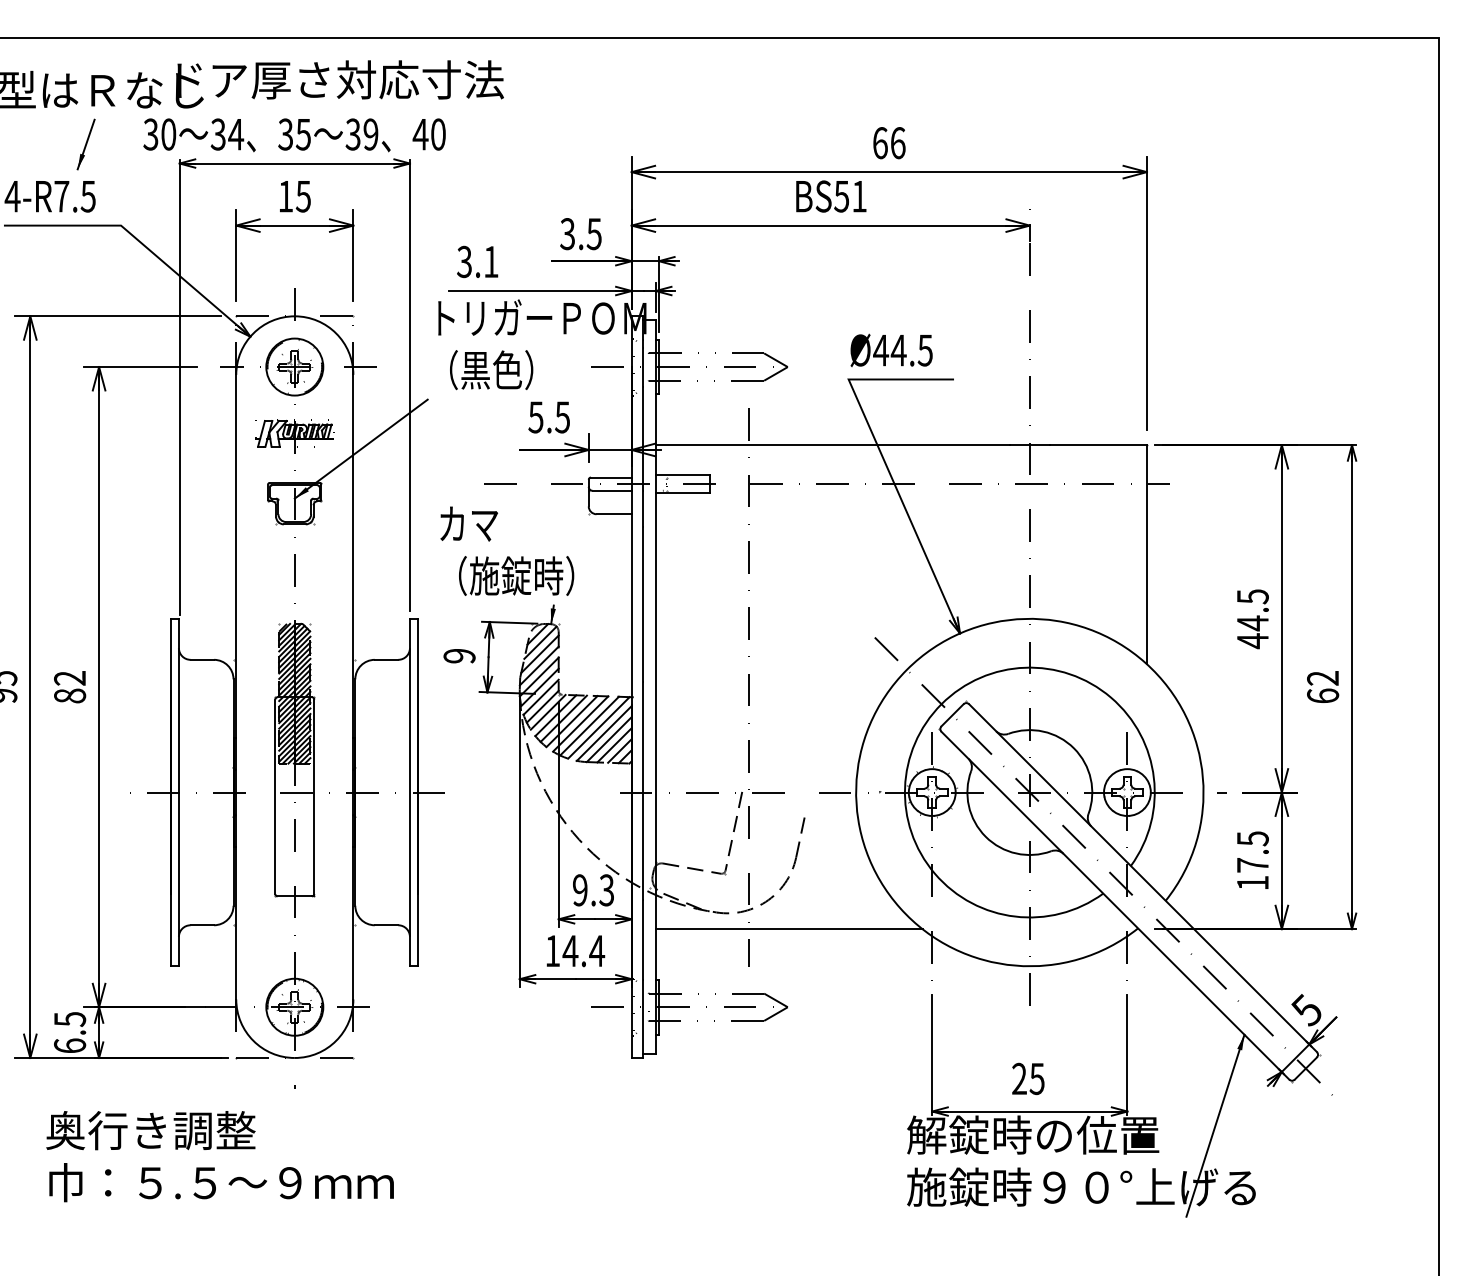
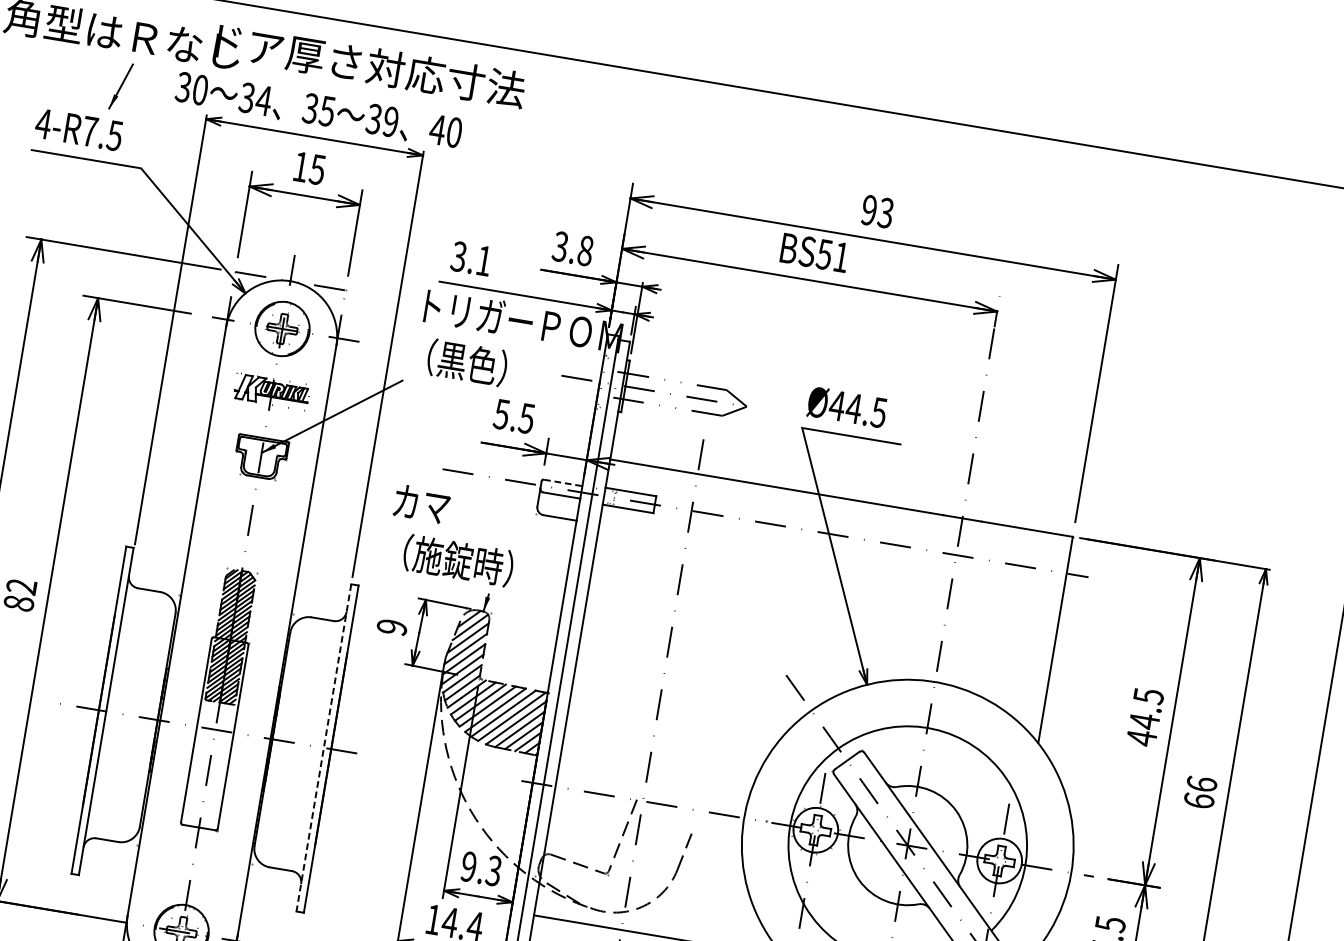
text: (889, 143) -> (877, 212), 66 -> 93
text: (593, 234) -> (584, 251), 3.5 -> 3.8
line: (611, 477) -> (563, 482), solid -> dashed
text: (1323, 677) -> (1202, 783), 62 -> 66
line: (409, 792) -> (323, 747), solid -> dashed

